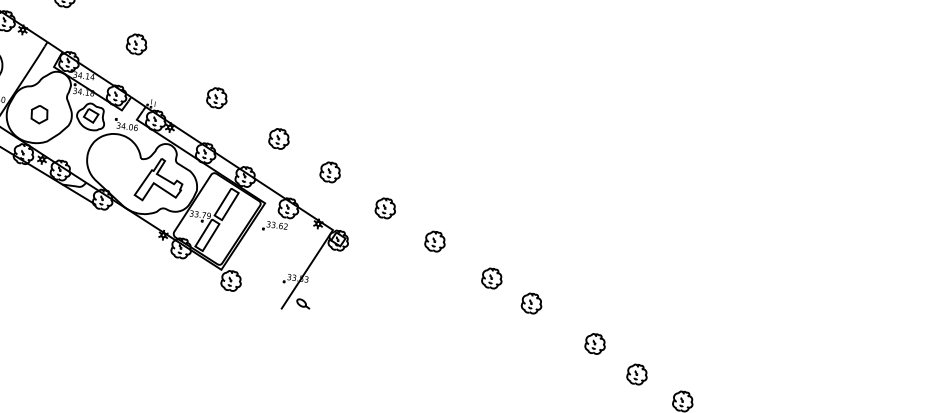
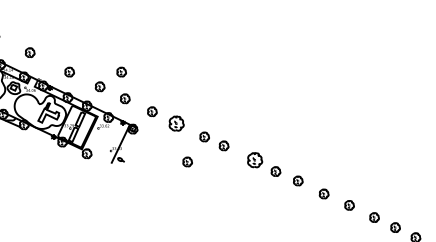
part: (330, 111) -> (121, 71), added
part: (434, 240) -> (176, 123), size x1.6
part: (447, 326) -> (187, 161), added
part: (595, 344) -> (255, 160), size x1.6

